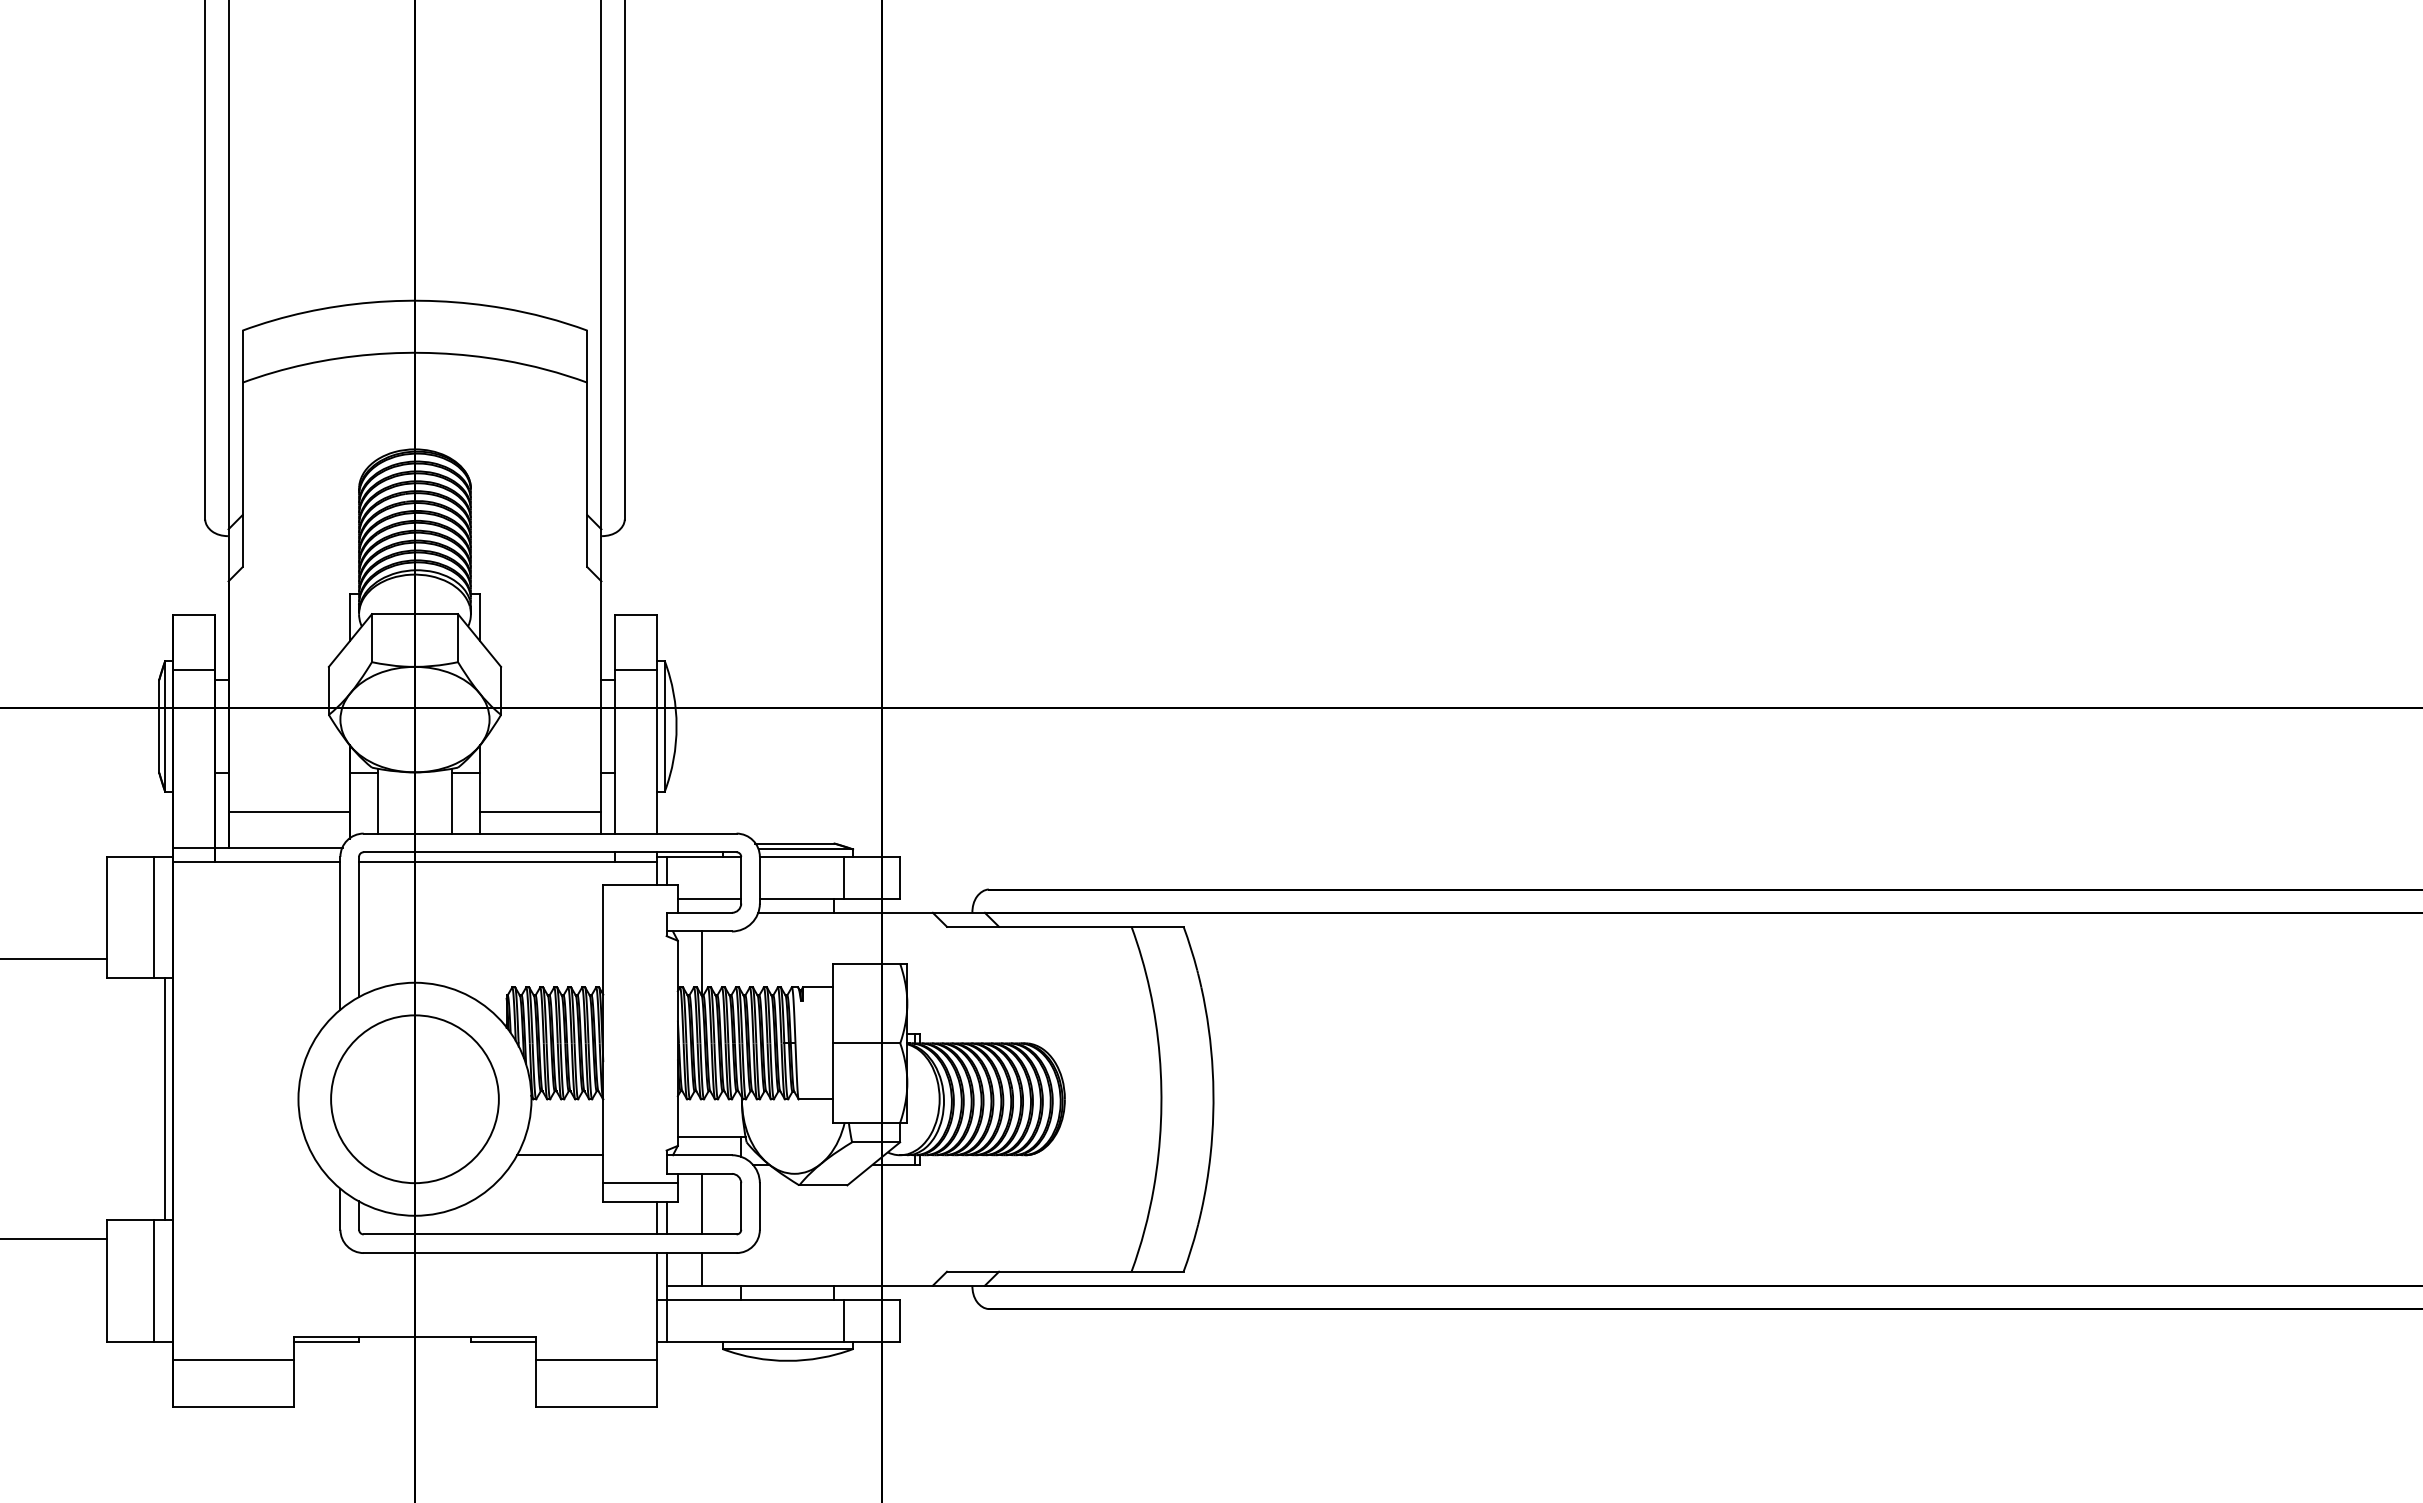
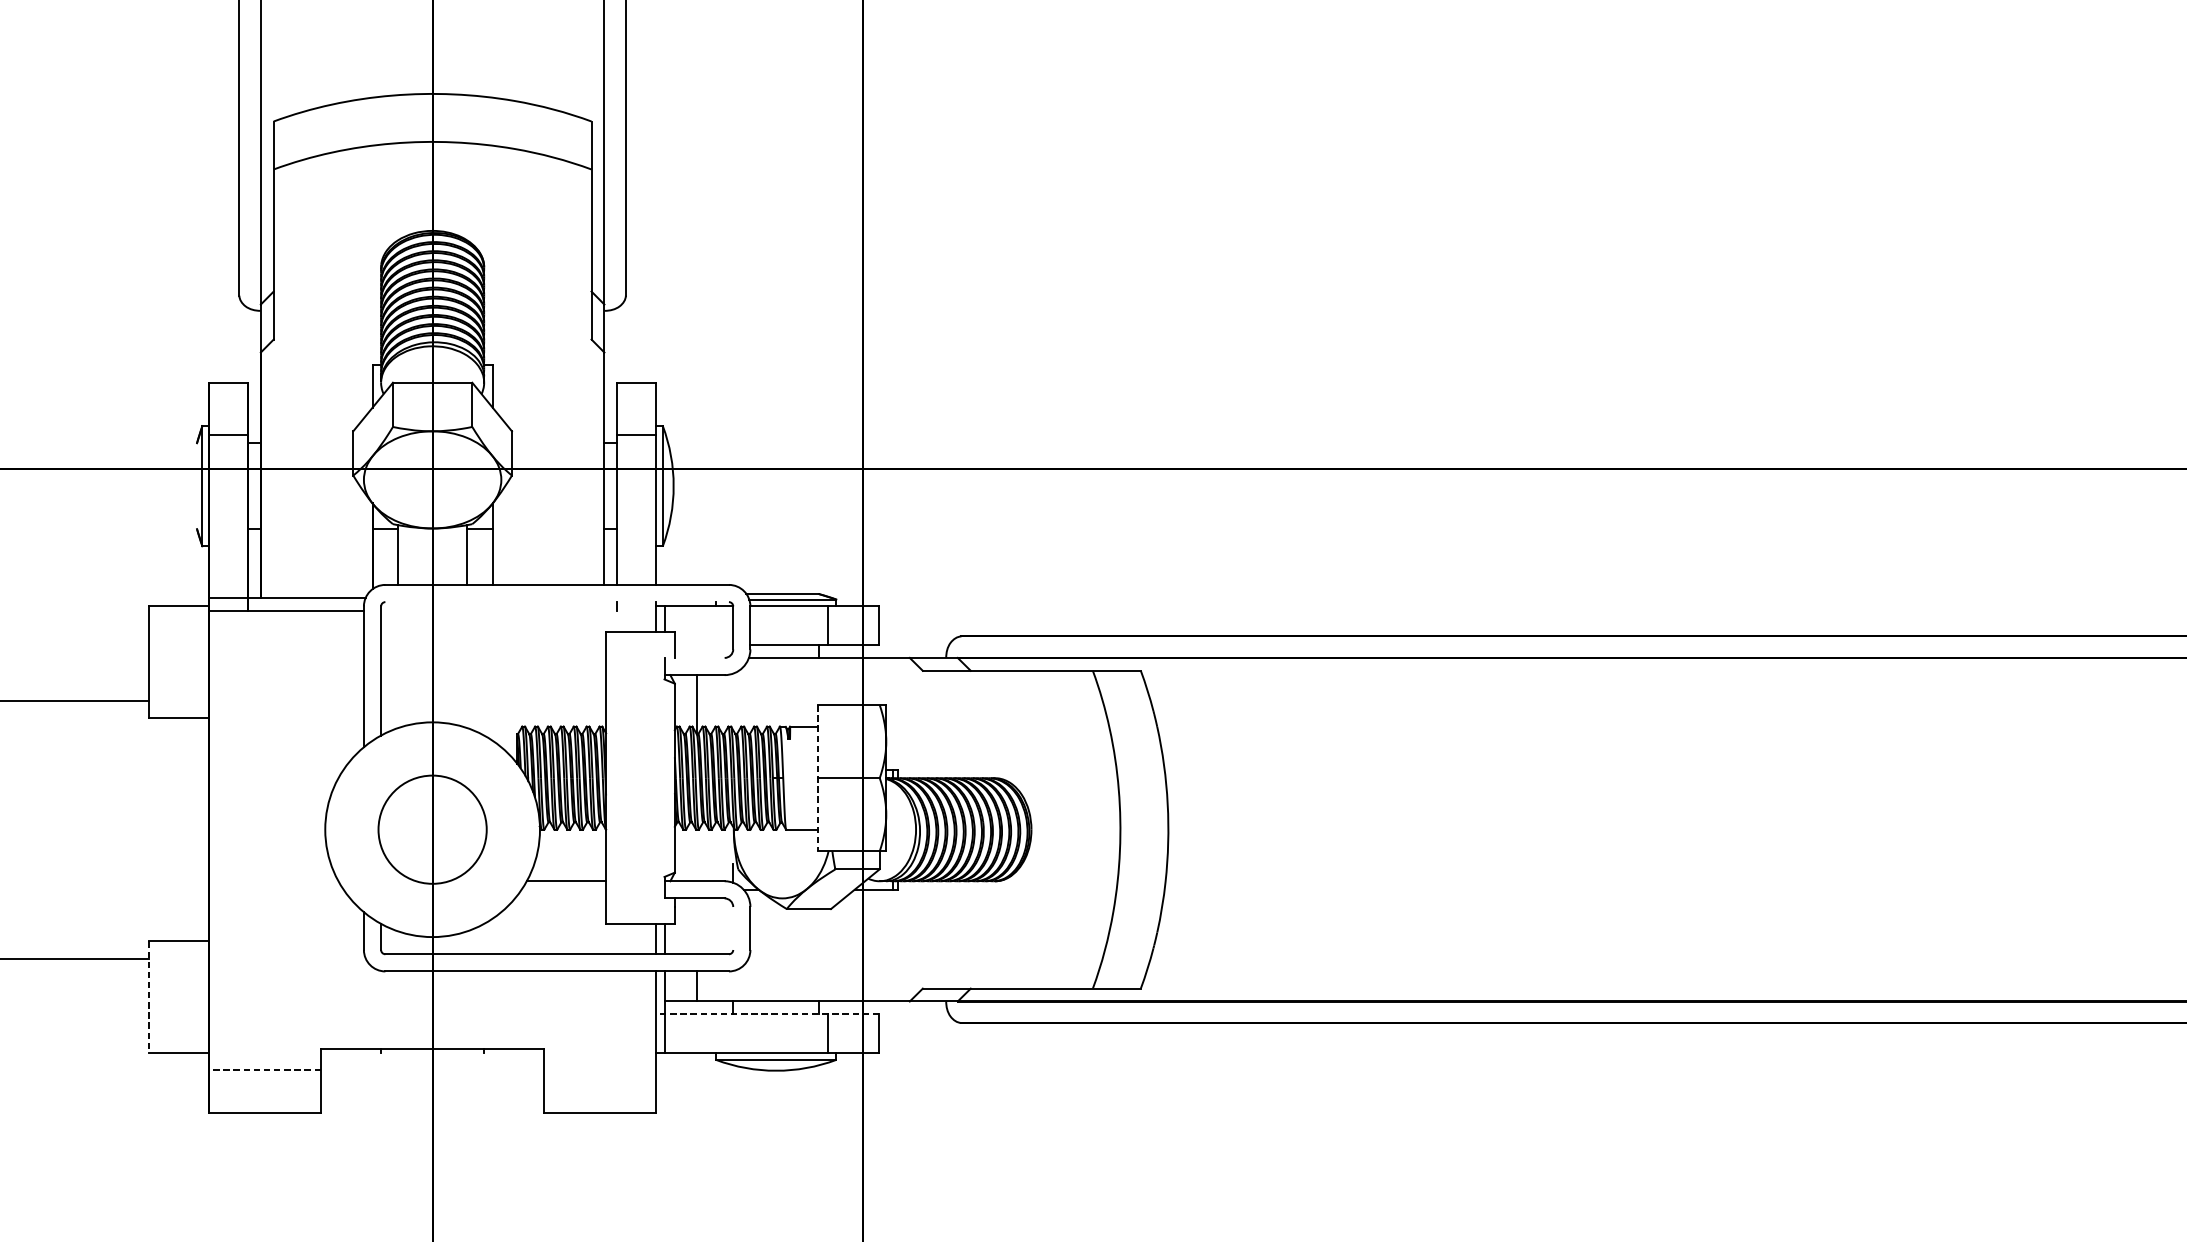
line: (159, 726) -> (197, 486), removed
line: (288, 812) -> (316, 565), removed
line: (540, 812) -> (548, 565), removed
line: (549, 852) -> (556, 602), removed
line: (508, 861) -> (518, 610), removed
line: (709, 898) -> (703, 644), removed
line: (698, 912) -> (693, 657), removed
line: (154, 917) -> (192, 662), removed
line: (832, 1043) -> (817, 778), solid -> dashed
line: (165, 1099) -> (202, 829), removed
circle: (414, 1099) -> (432, 829), size x0.7
line: (711, 1136) -> (705, 864), removed
line: (640, 1183) -> (640, 907), removed
line: (702, 1203) -> (697, 925), removed
line: (741, 1206) -> (733, 928), removed
line: (154, 1280) -> (192, 996), removed
line: (107, 1281) -> (149, 997), solid -> dashed
line: (778, 1299) -> (767, 1014), solid -> dashed
line: (326, 1341) -> (351, 1052), removed
line: (503, 1341) -> (514, 1052), removed
line: (233, 1360) -> (265, 1070), solid -> dashed
line: (596, 1360) -> (599, 1070), removed

